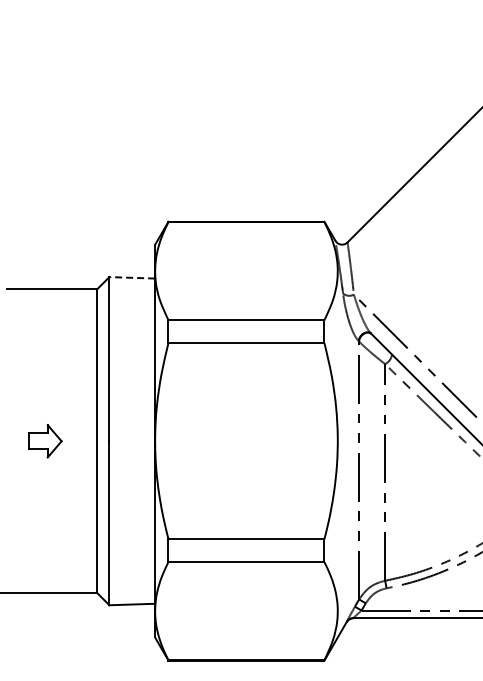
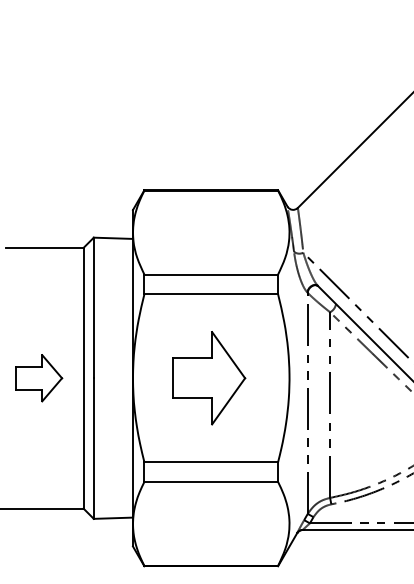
line: (132, 277) -> (113, 238), dashed -> solid
part: (45, 441) -> (39, 378), size x1.67
part: (243, 441) -> (208, 378), added

